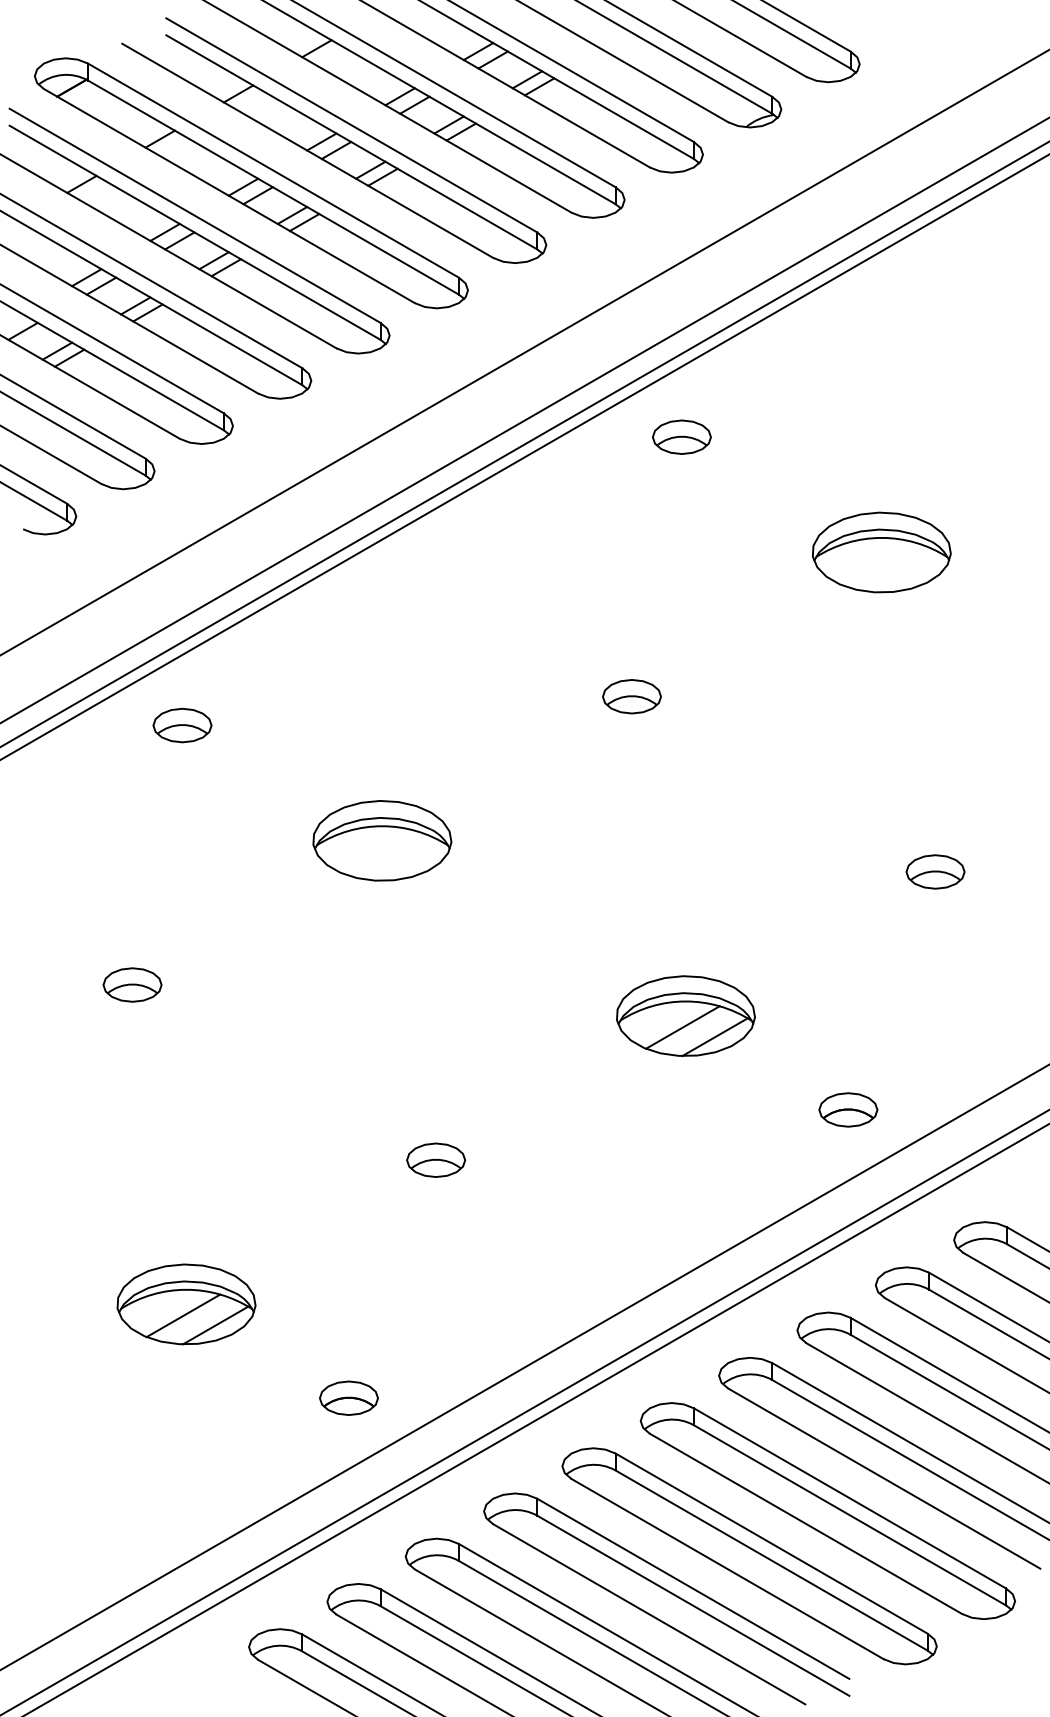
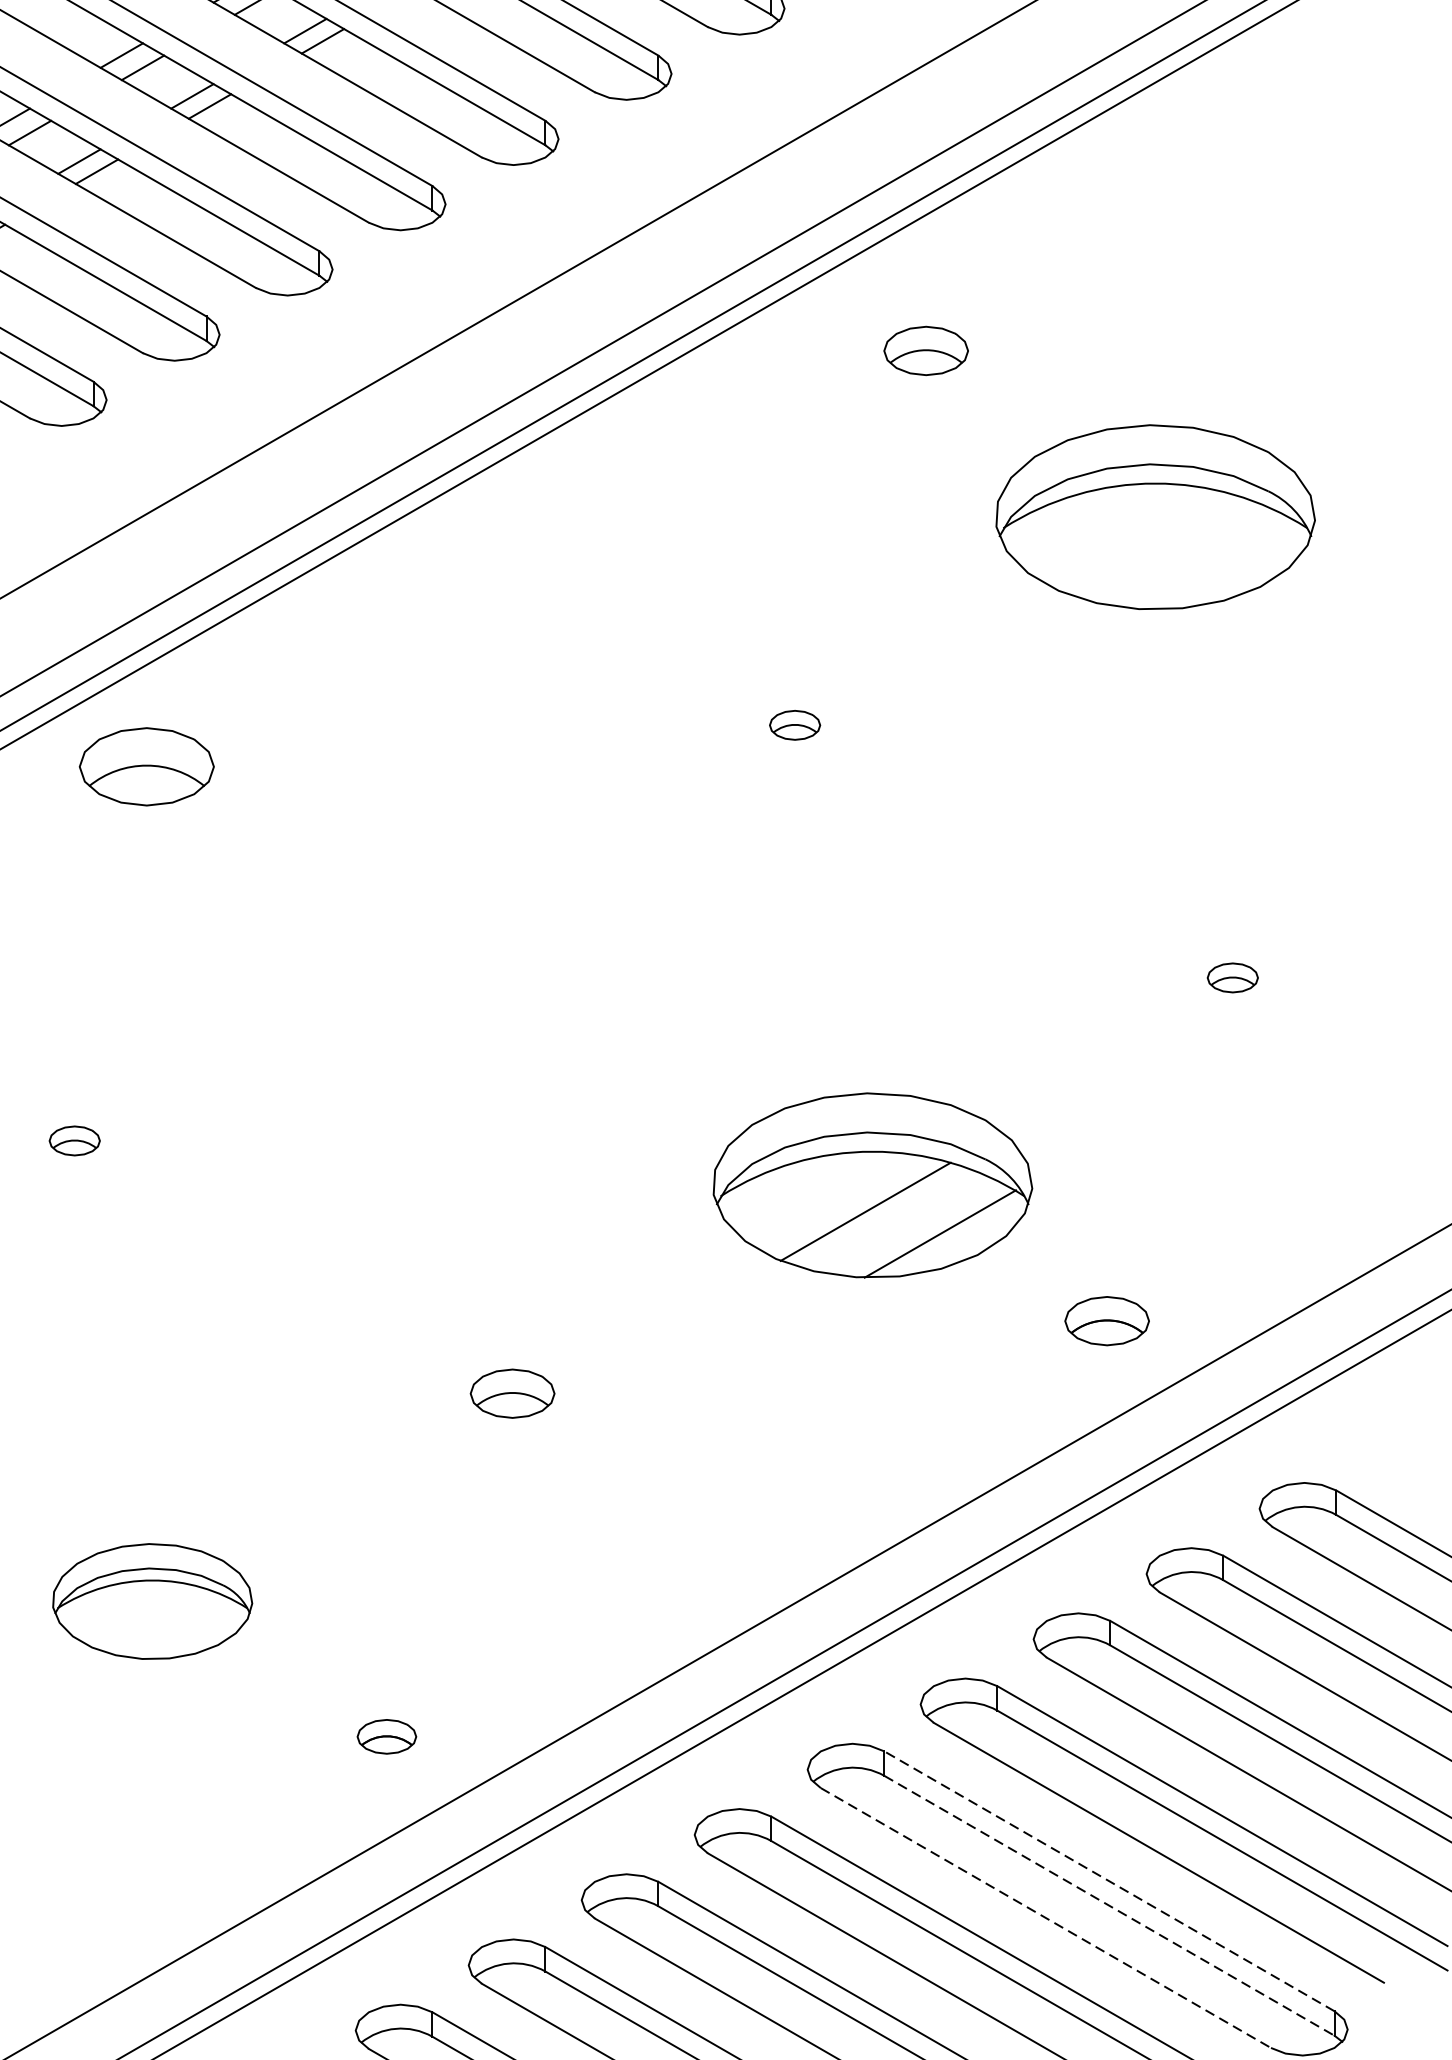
part: (681, 436) -> (925, 349), moved
part: (881, 552) -> (1154, 517), size x1.6
part: (631, 696) -> (794, 724), size x0.6
part: (182, 725) -> (146, 766), size x1.6
part: (382, 840) -> (435, 932), removed
part: (935, 871) -> (1232, 977), size x0.6
part: (132, 984) -> (74, 1140), size x0.6
part: (685, 1016) -> (872, 1186), size x1.6
line: (183, 1315) -> (148, 1617), removed
line: (215, 1325) -> (194, 1632), removed
part: (348, 1397) -> (386, 1735), size x0.7
line: (849, 1498) -> (1108, 1881), solid -> dashed
line: (850, 1515) -> (1110, 1906), solid -> dashed
line: (806, 1524) -> (1046, 1919), solid -> dashed

